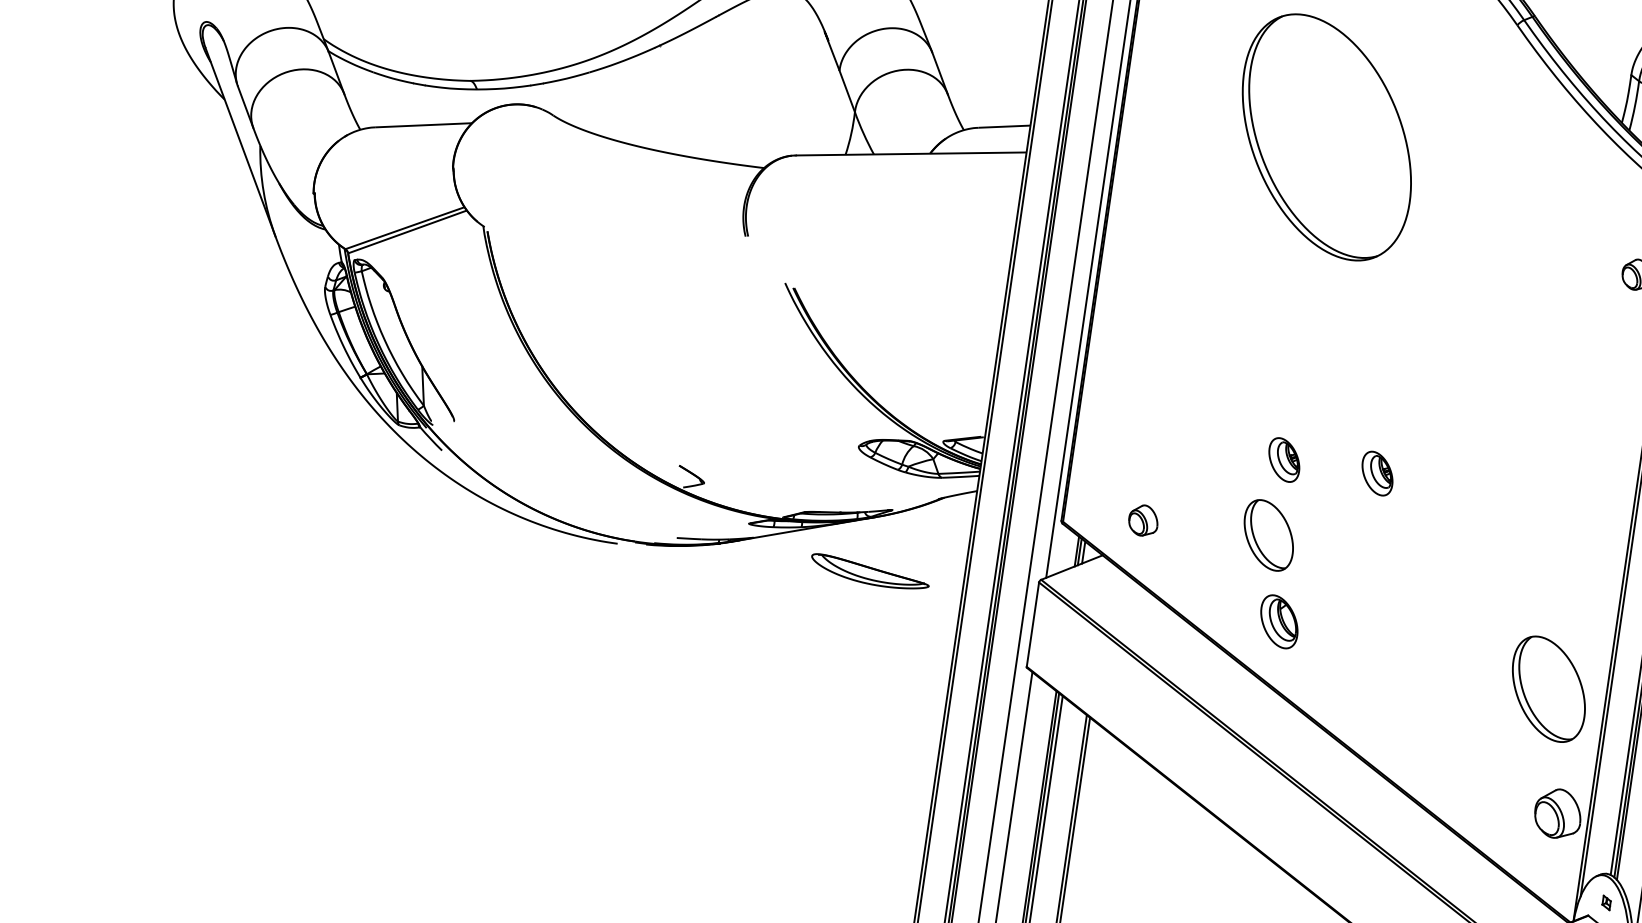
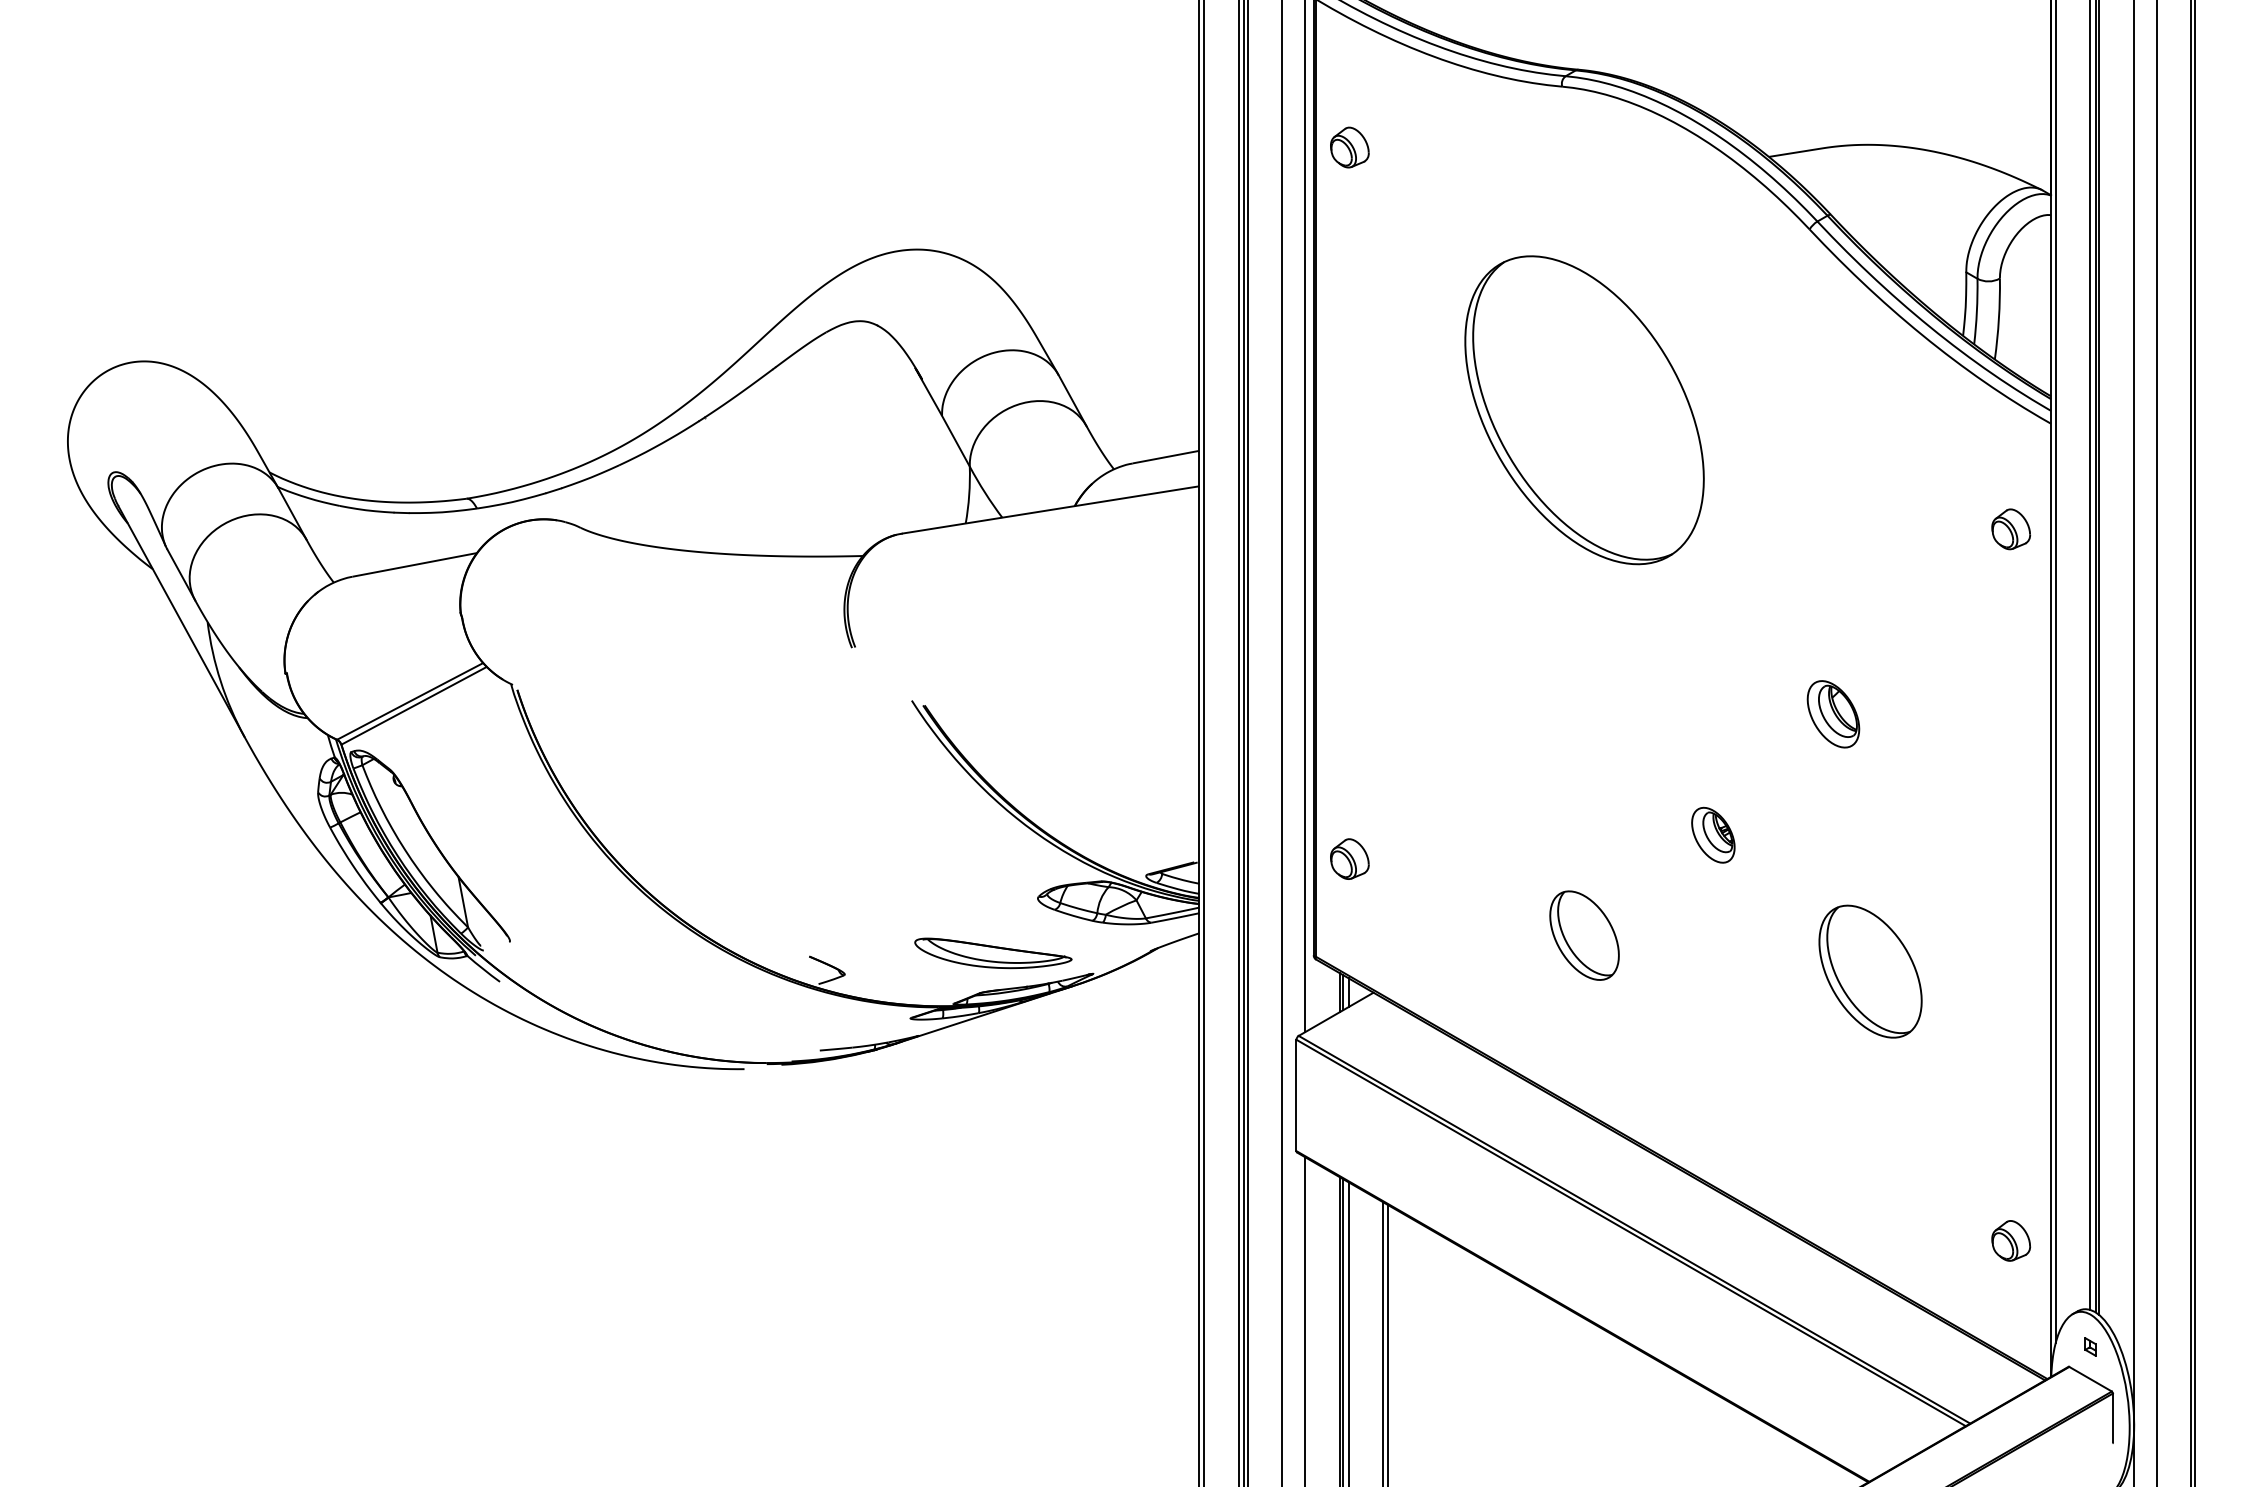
part: (1284, 459) -> (1590, 834), removed
part: (1143, 520) -> (1349, 858), moved
part: (870, 573) -> (993, 953), moved
part: (1279, 621) -> (1833, 714), moved
part: (1548, 689) -> (1870, 971), moved
part: (1558, 813) -> (2011, 1240), size x0.62

